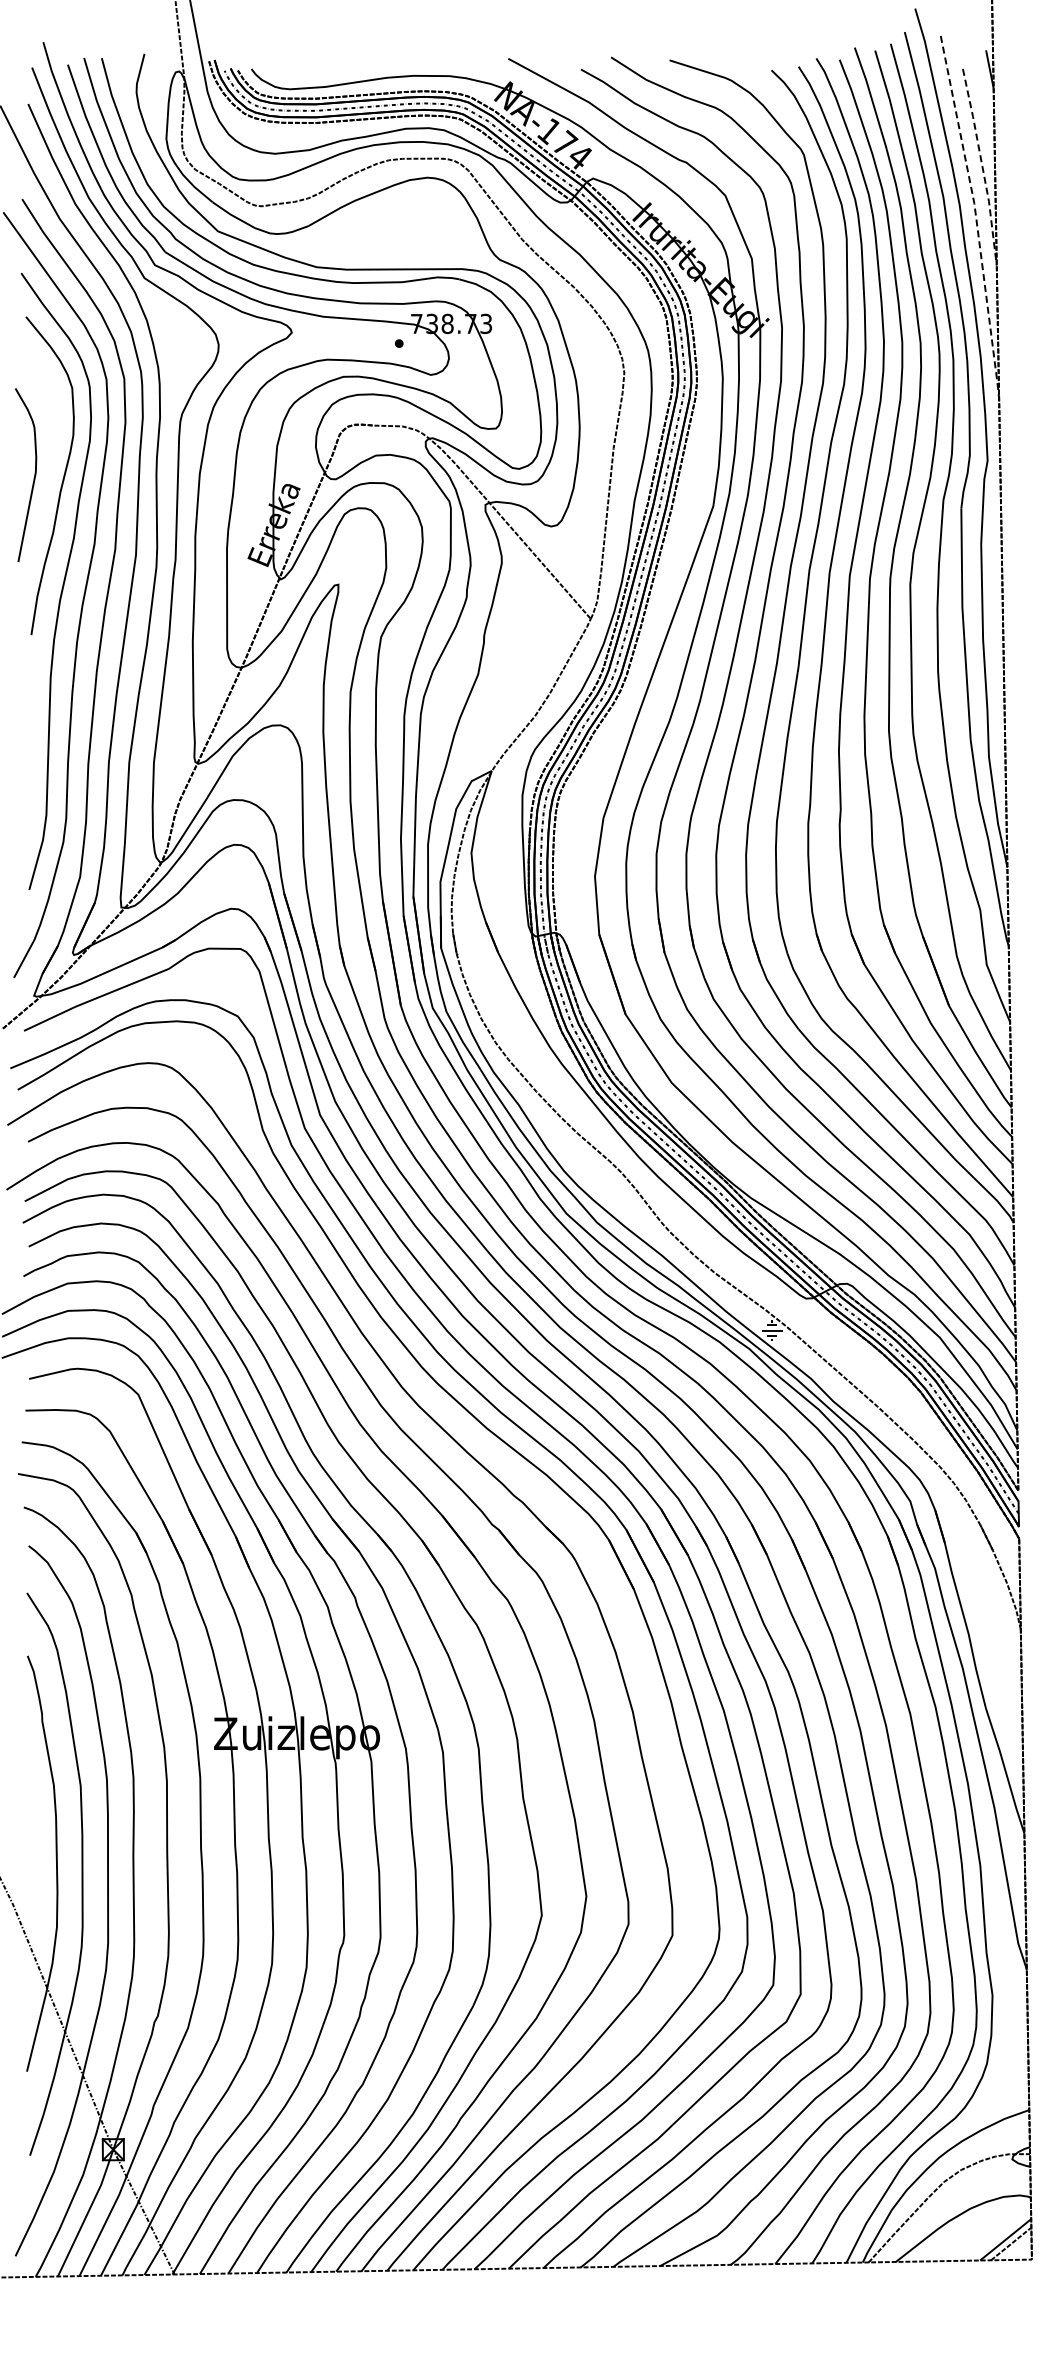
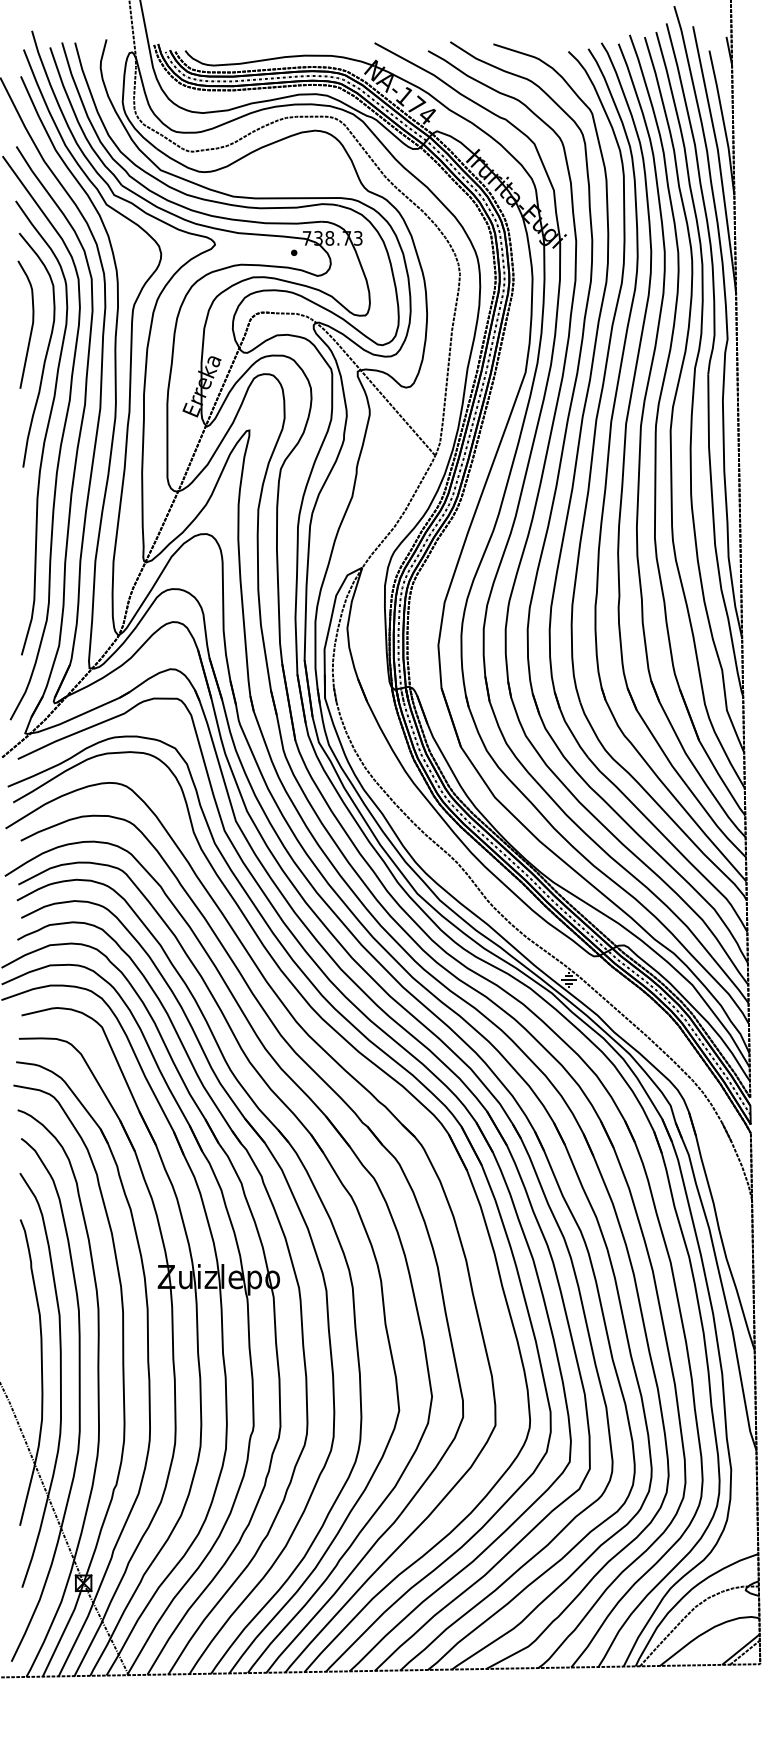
line: (982, 166) -> (723, 122), dashed -> solid
line: (976, 217) -> (719, 159), dashed -> solid
curve: (33, 477) -> (31, 326), moved

